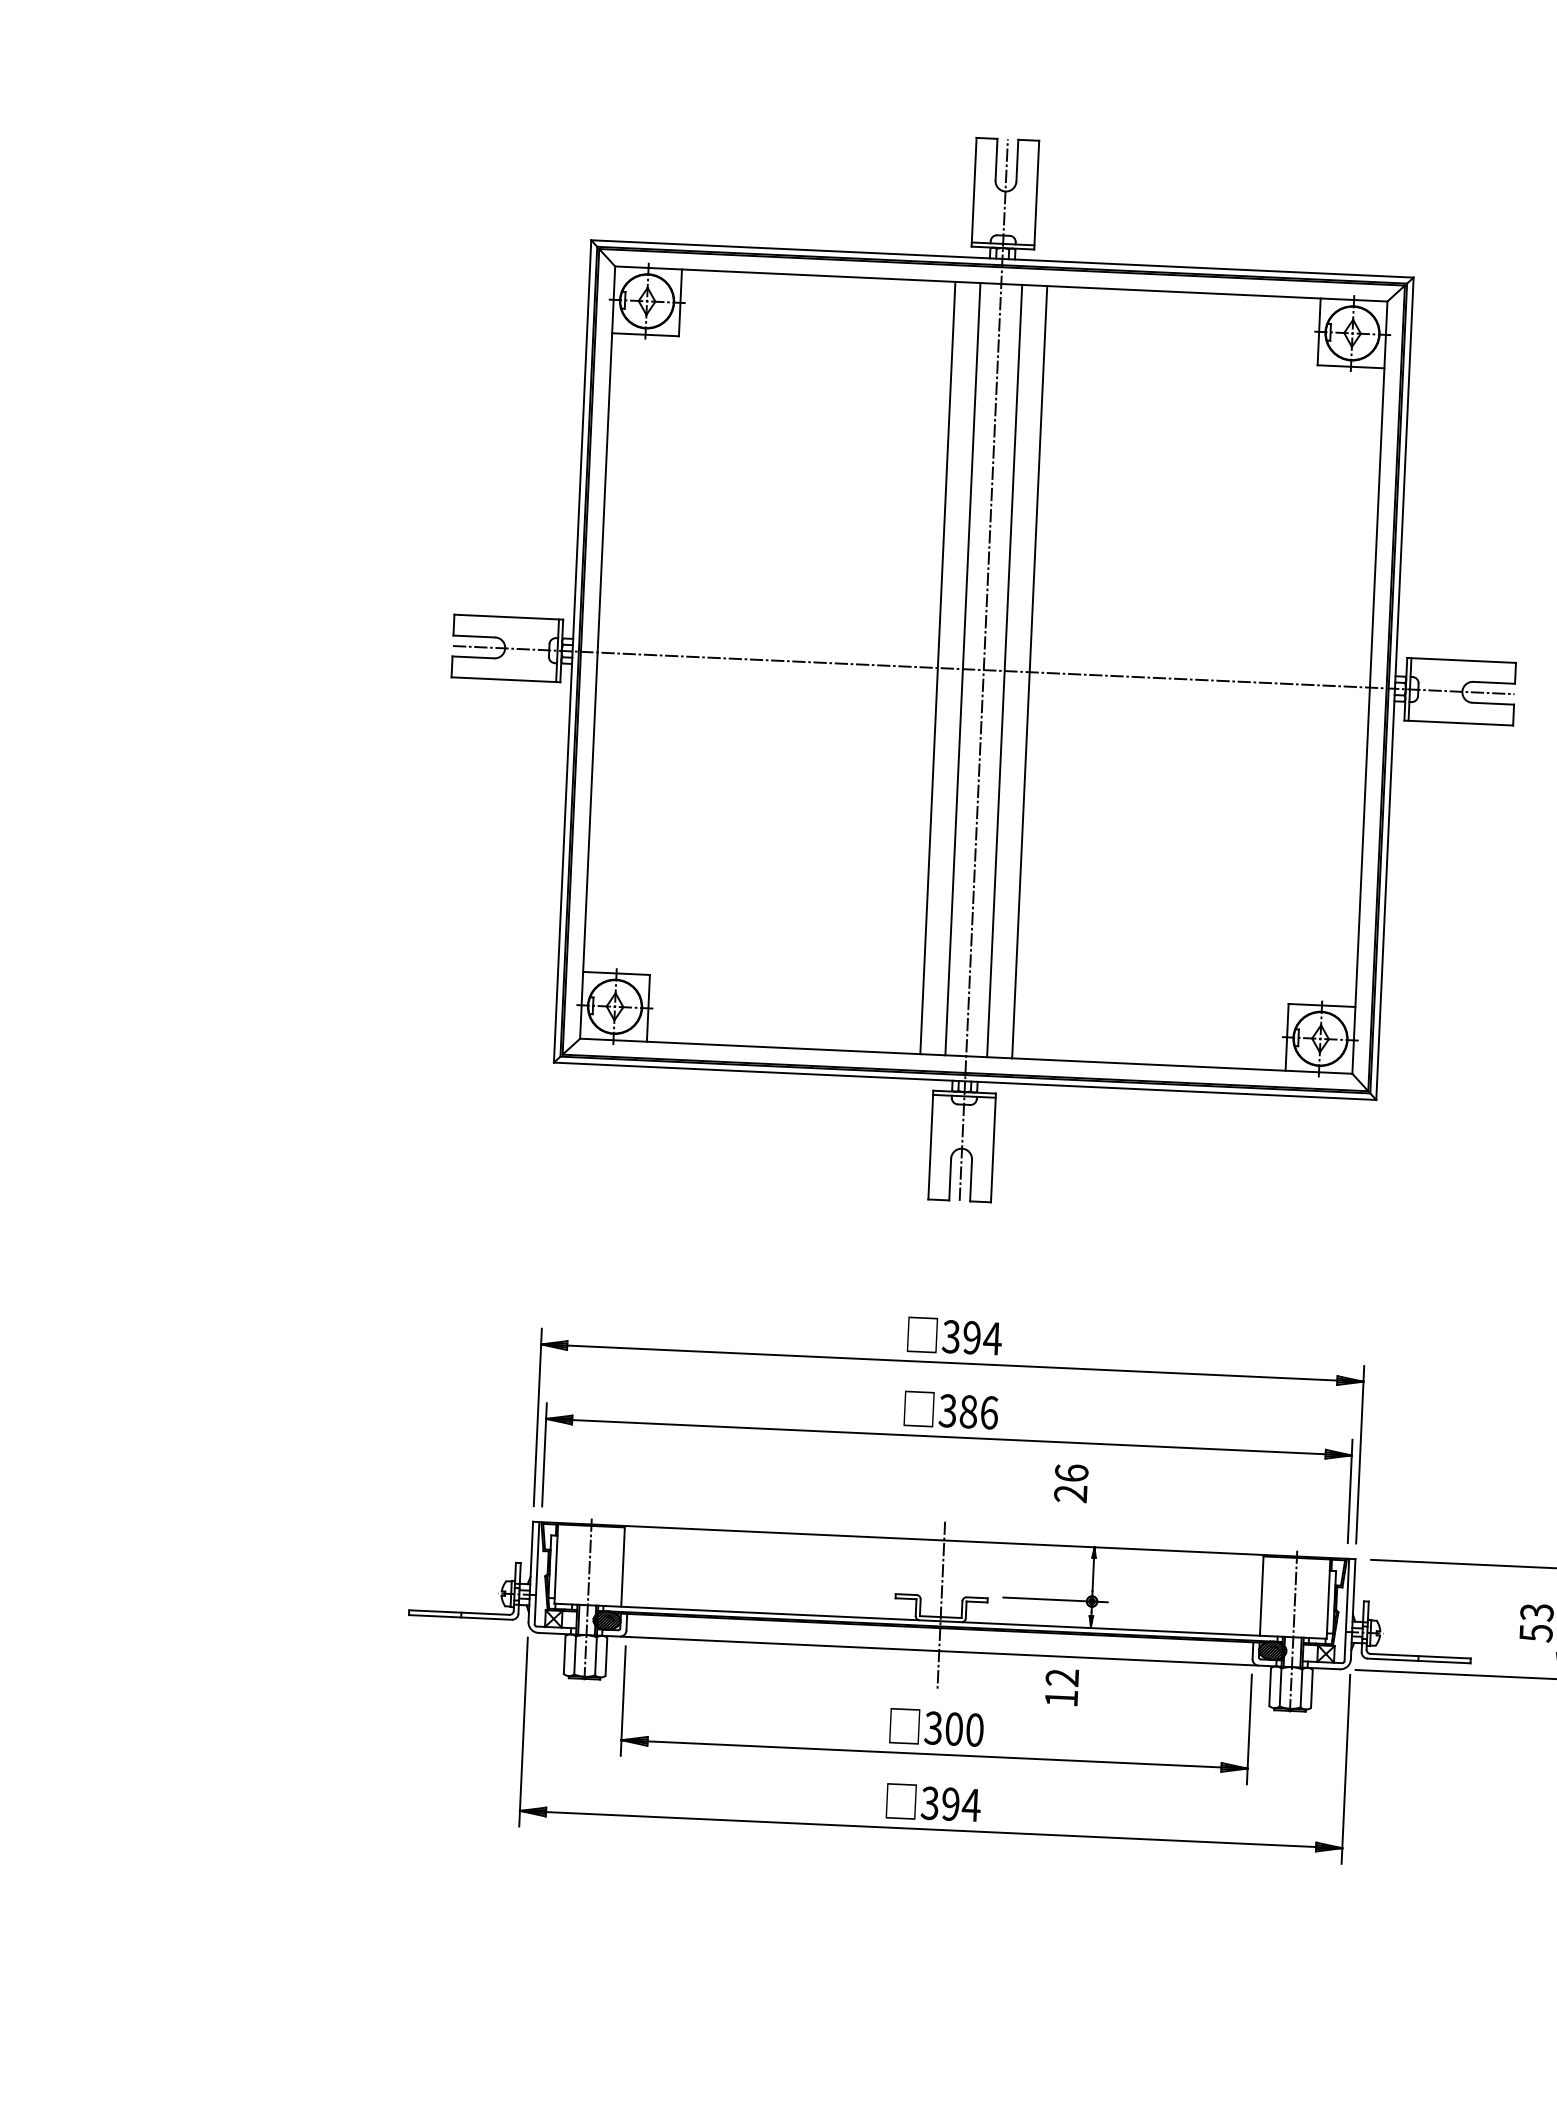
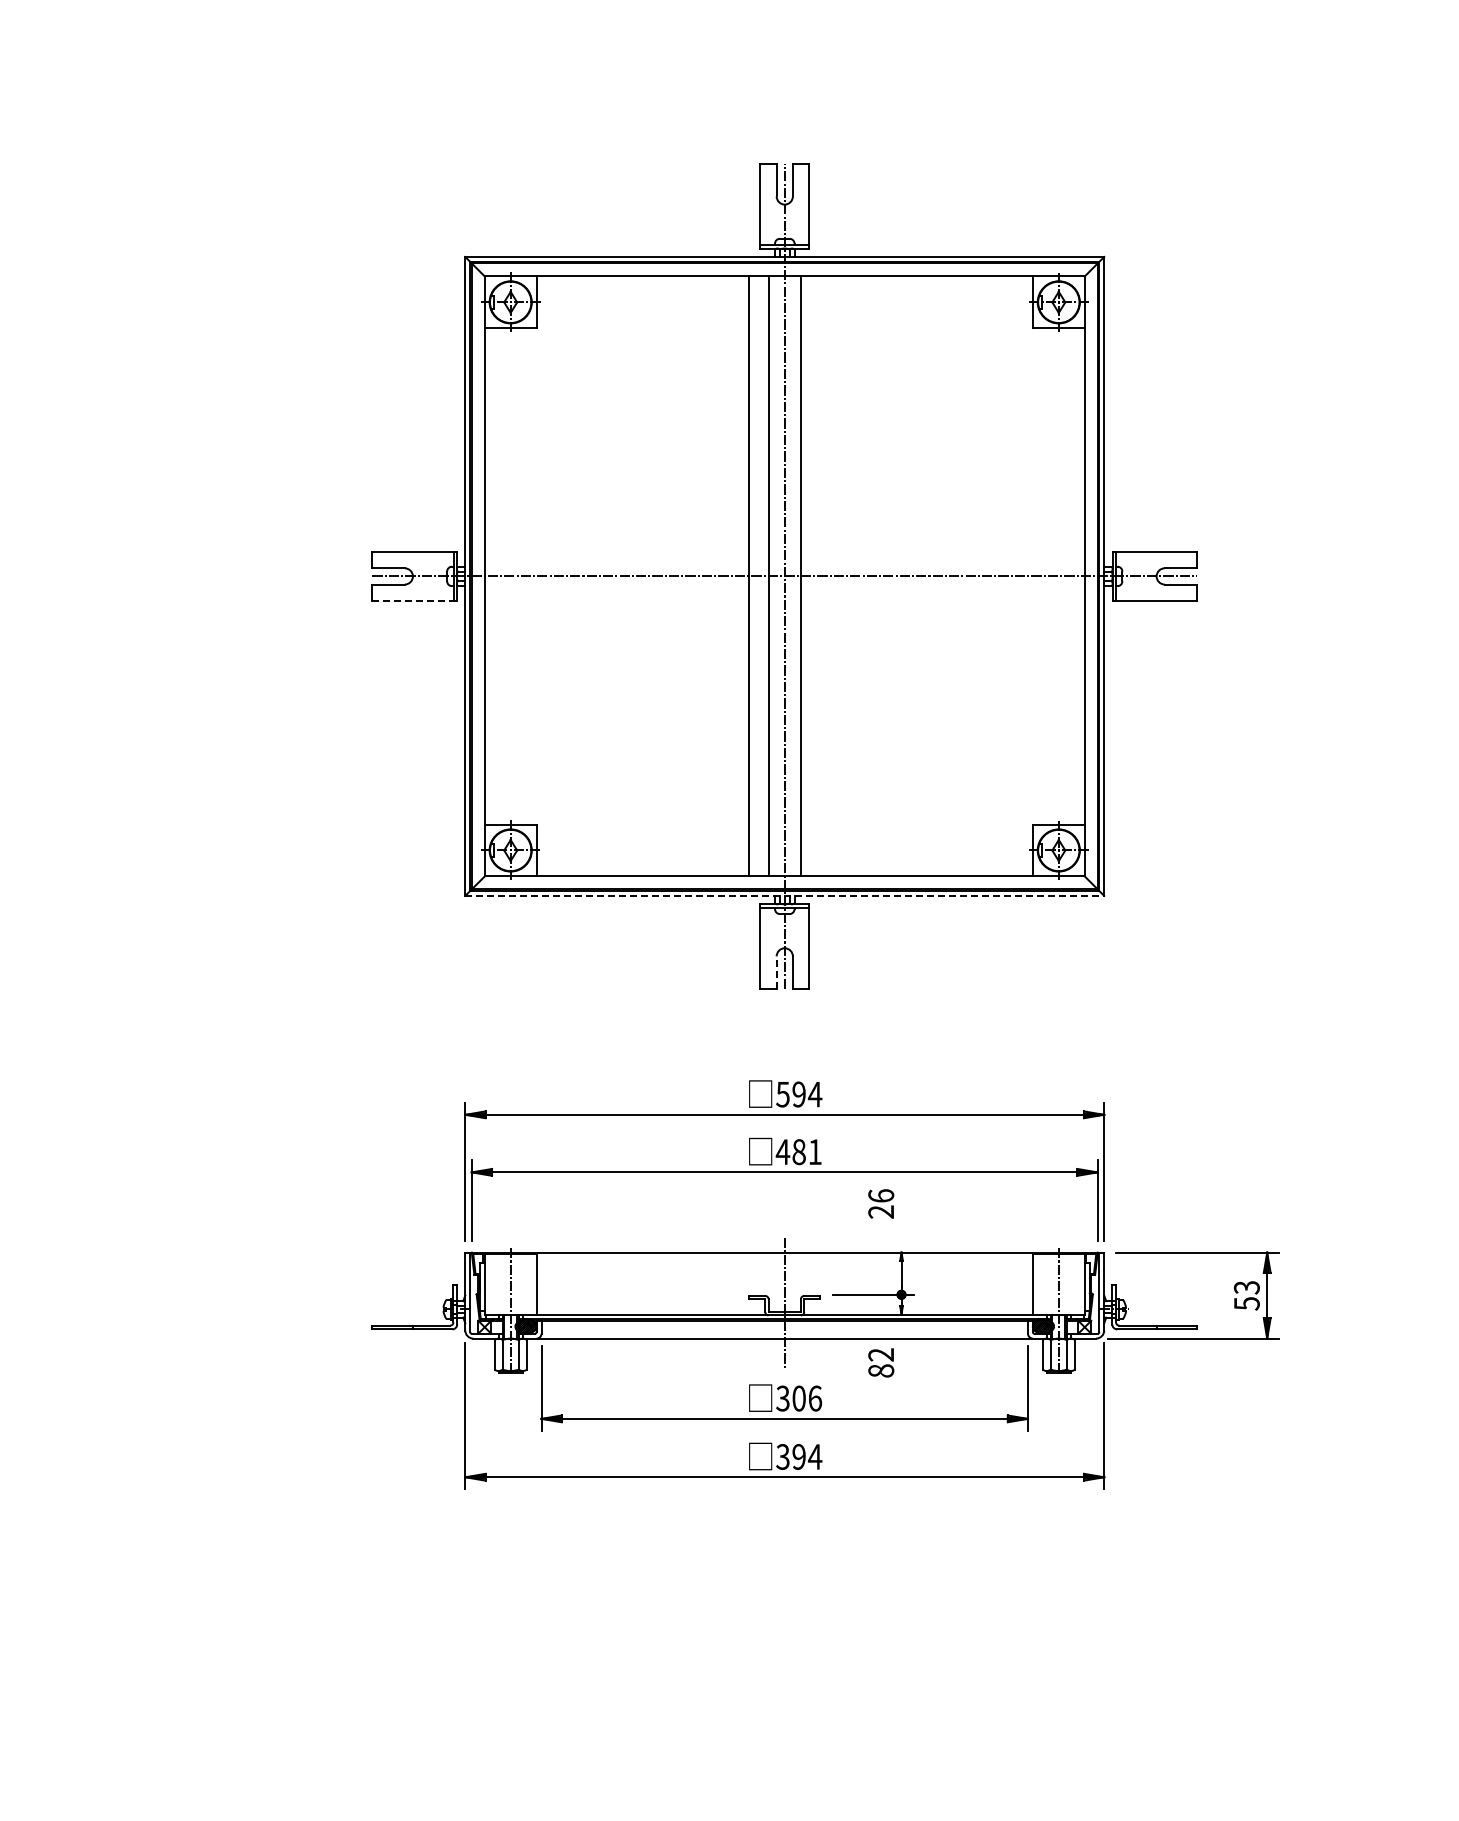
line: (1029, 672) -> (820, 576), removed
line: (507, 679) -> (415, 600), solid -> dashed
line: (966, 1080) -> (785, 895), solid -> dashed
line: (949, 1179) -> (776, 972), solid -> dashed
text: (950, 1335) -> (782, 1093), 394 -> 594
text: (967, 1412) -> (798, 1152), 386 -> 481
text: (1061, 1697) -> (881, 1370), 12 -> 82
text: (975, 1729) -> (815, 1398), 300 -> 306

